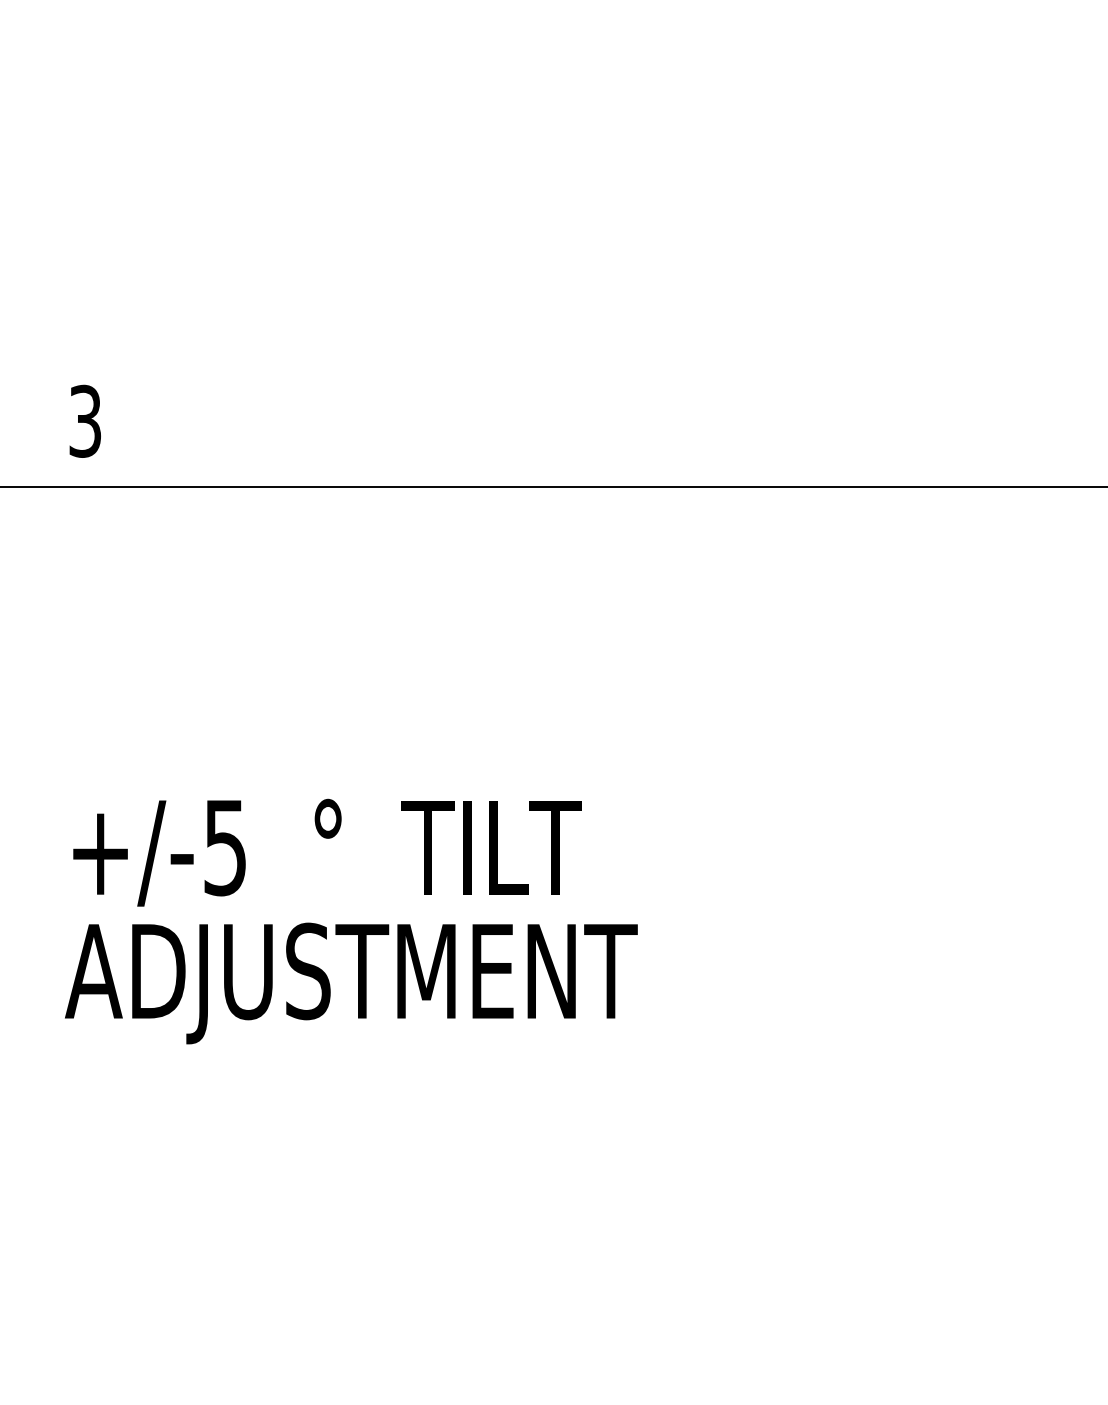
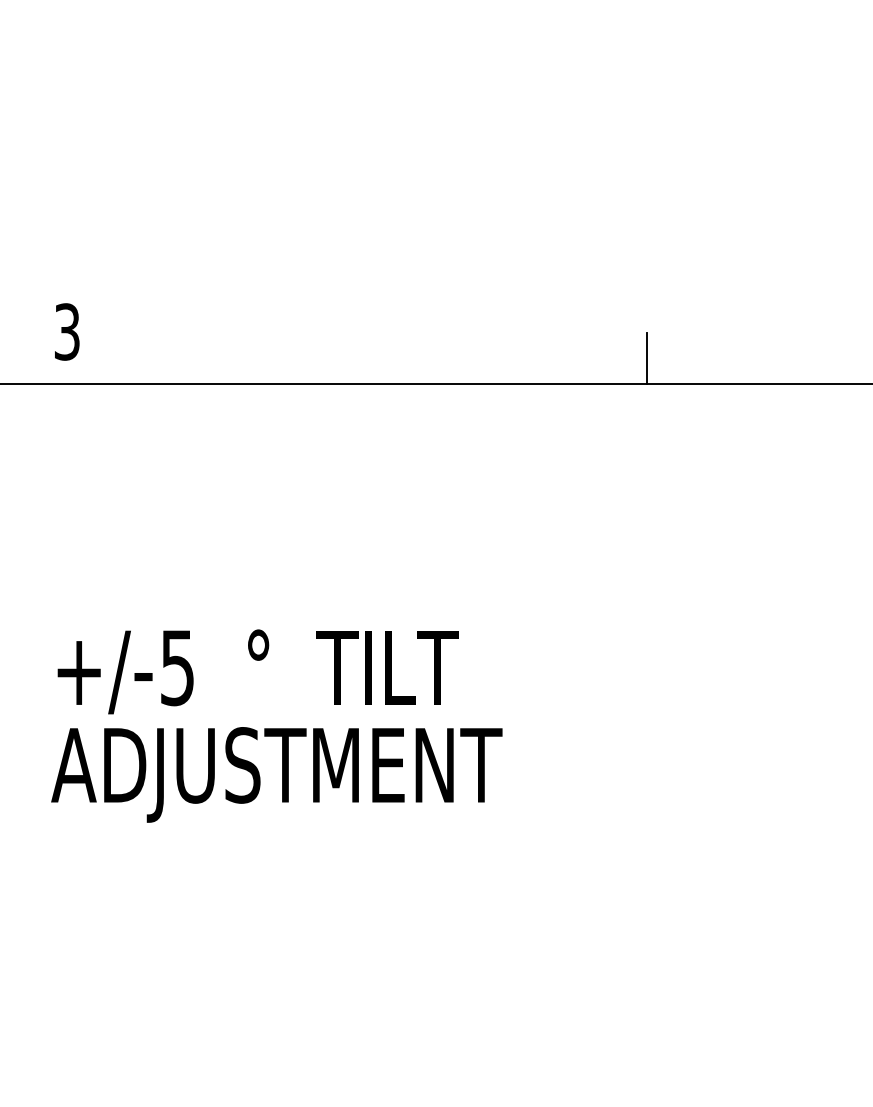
line: (820, 454) -> (646, 358), added

